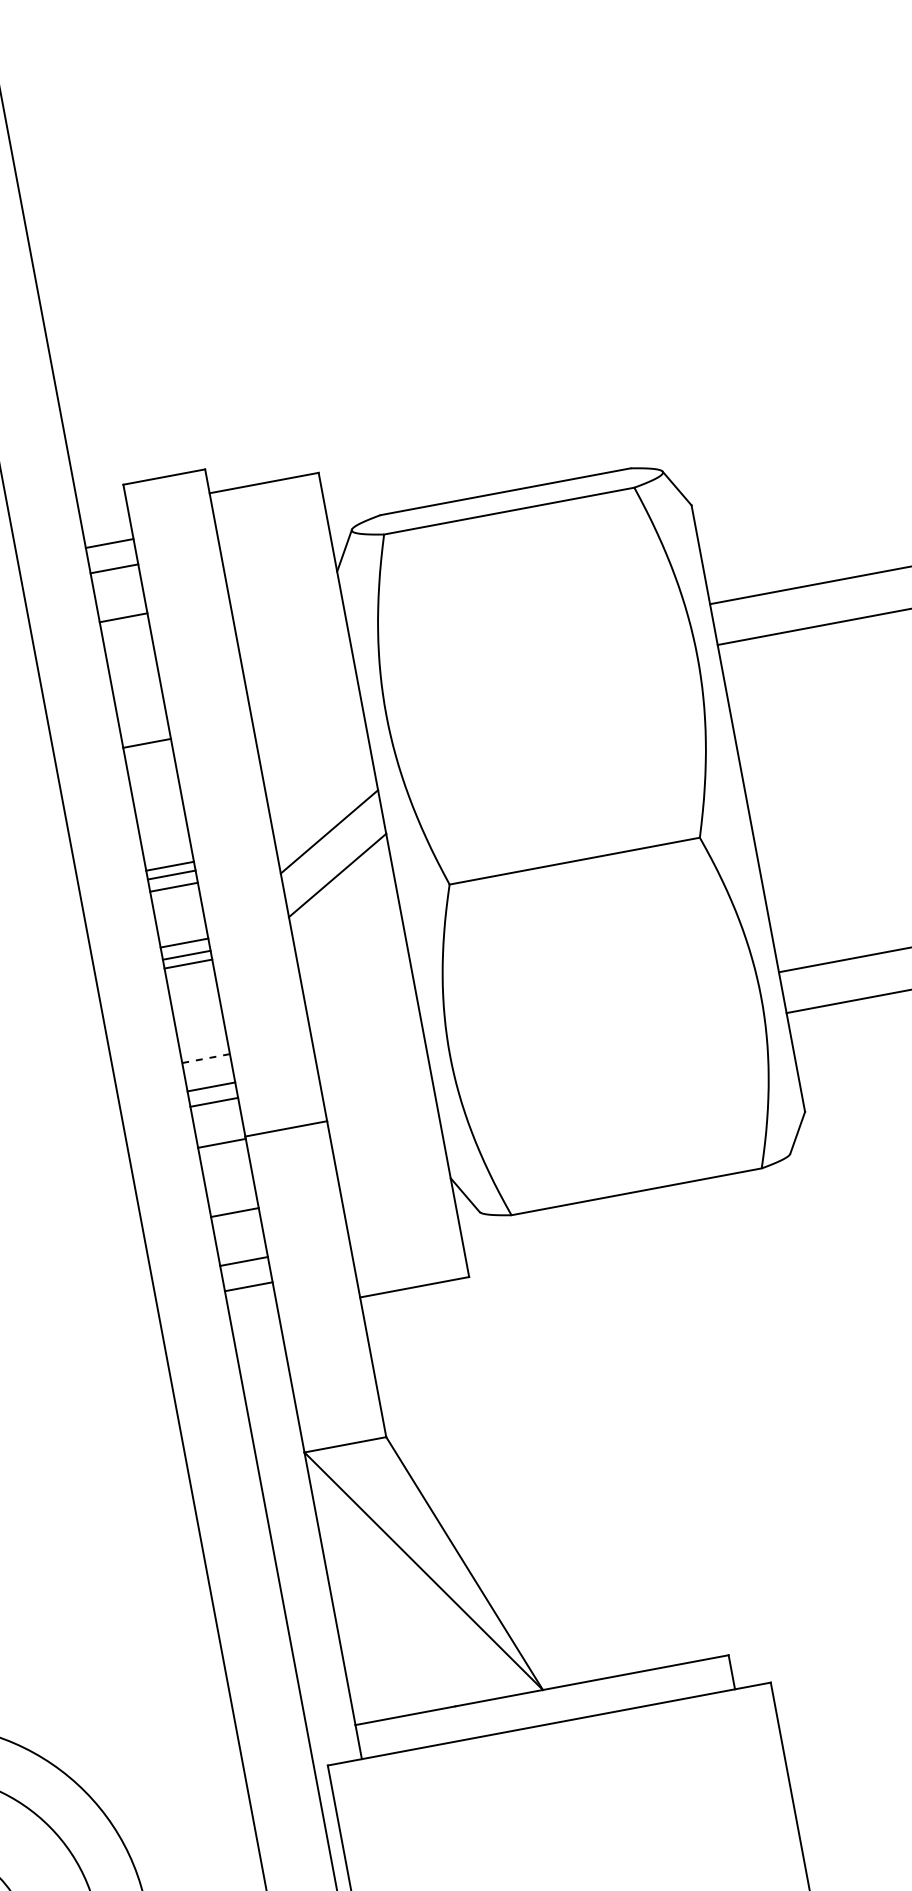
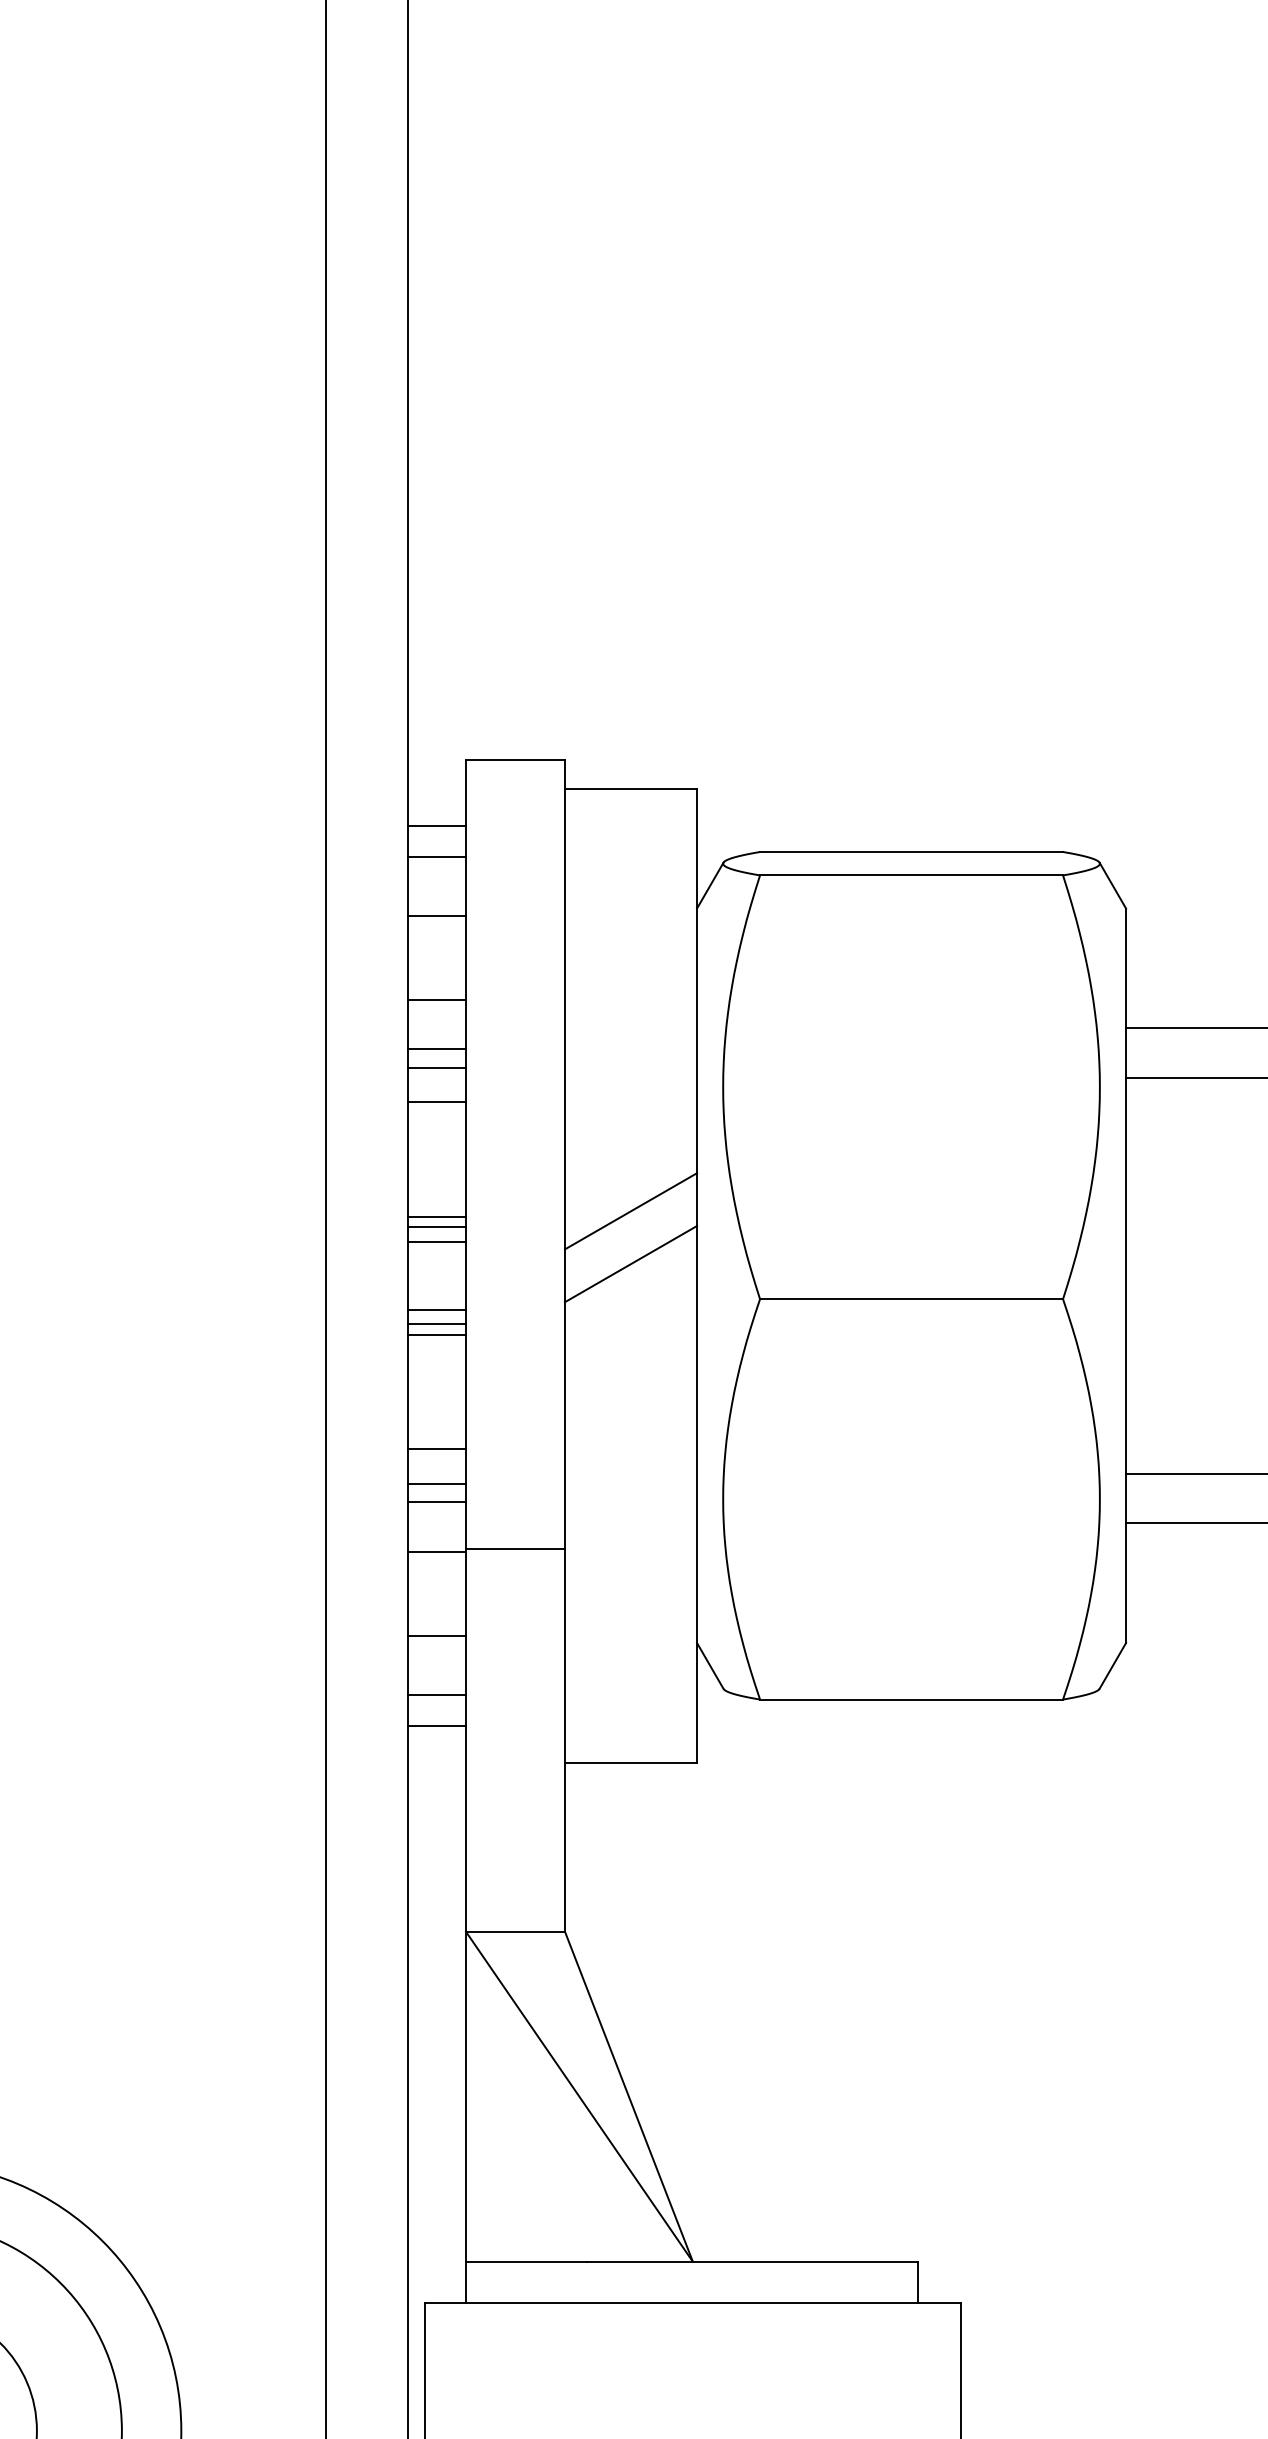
line: (136, 687) -> (436, 999), added
line: (143, 728) -> (436, 1049), added
line: (151, 772) -> (436, 1102), added
line: (206, 1058) -> (437, 1449), dashed -> solid

